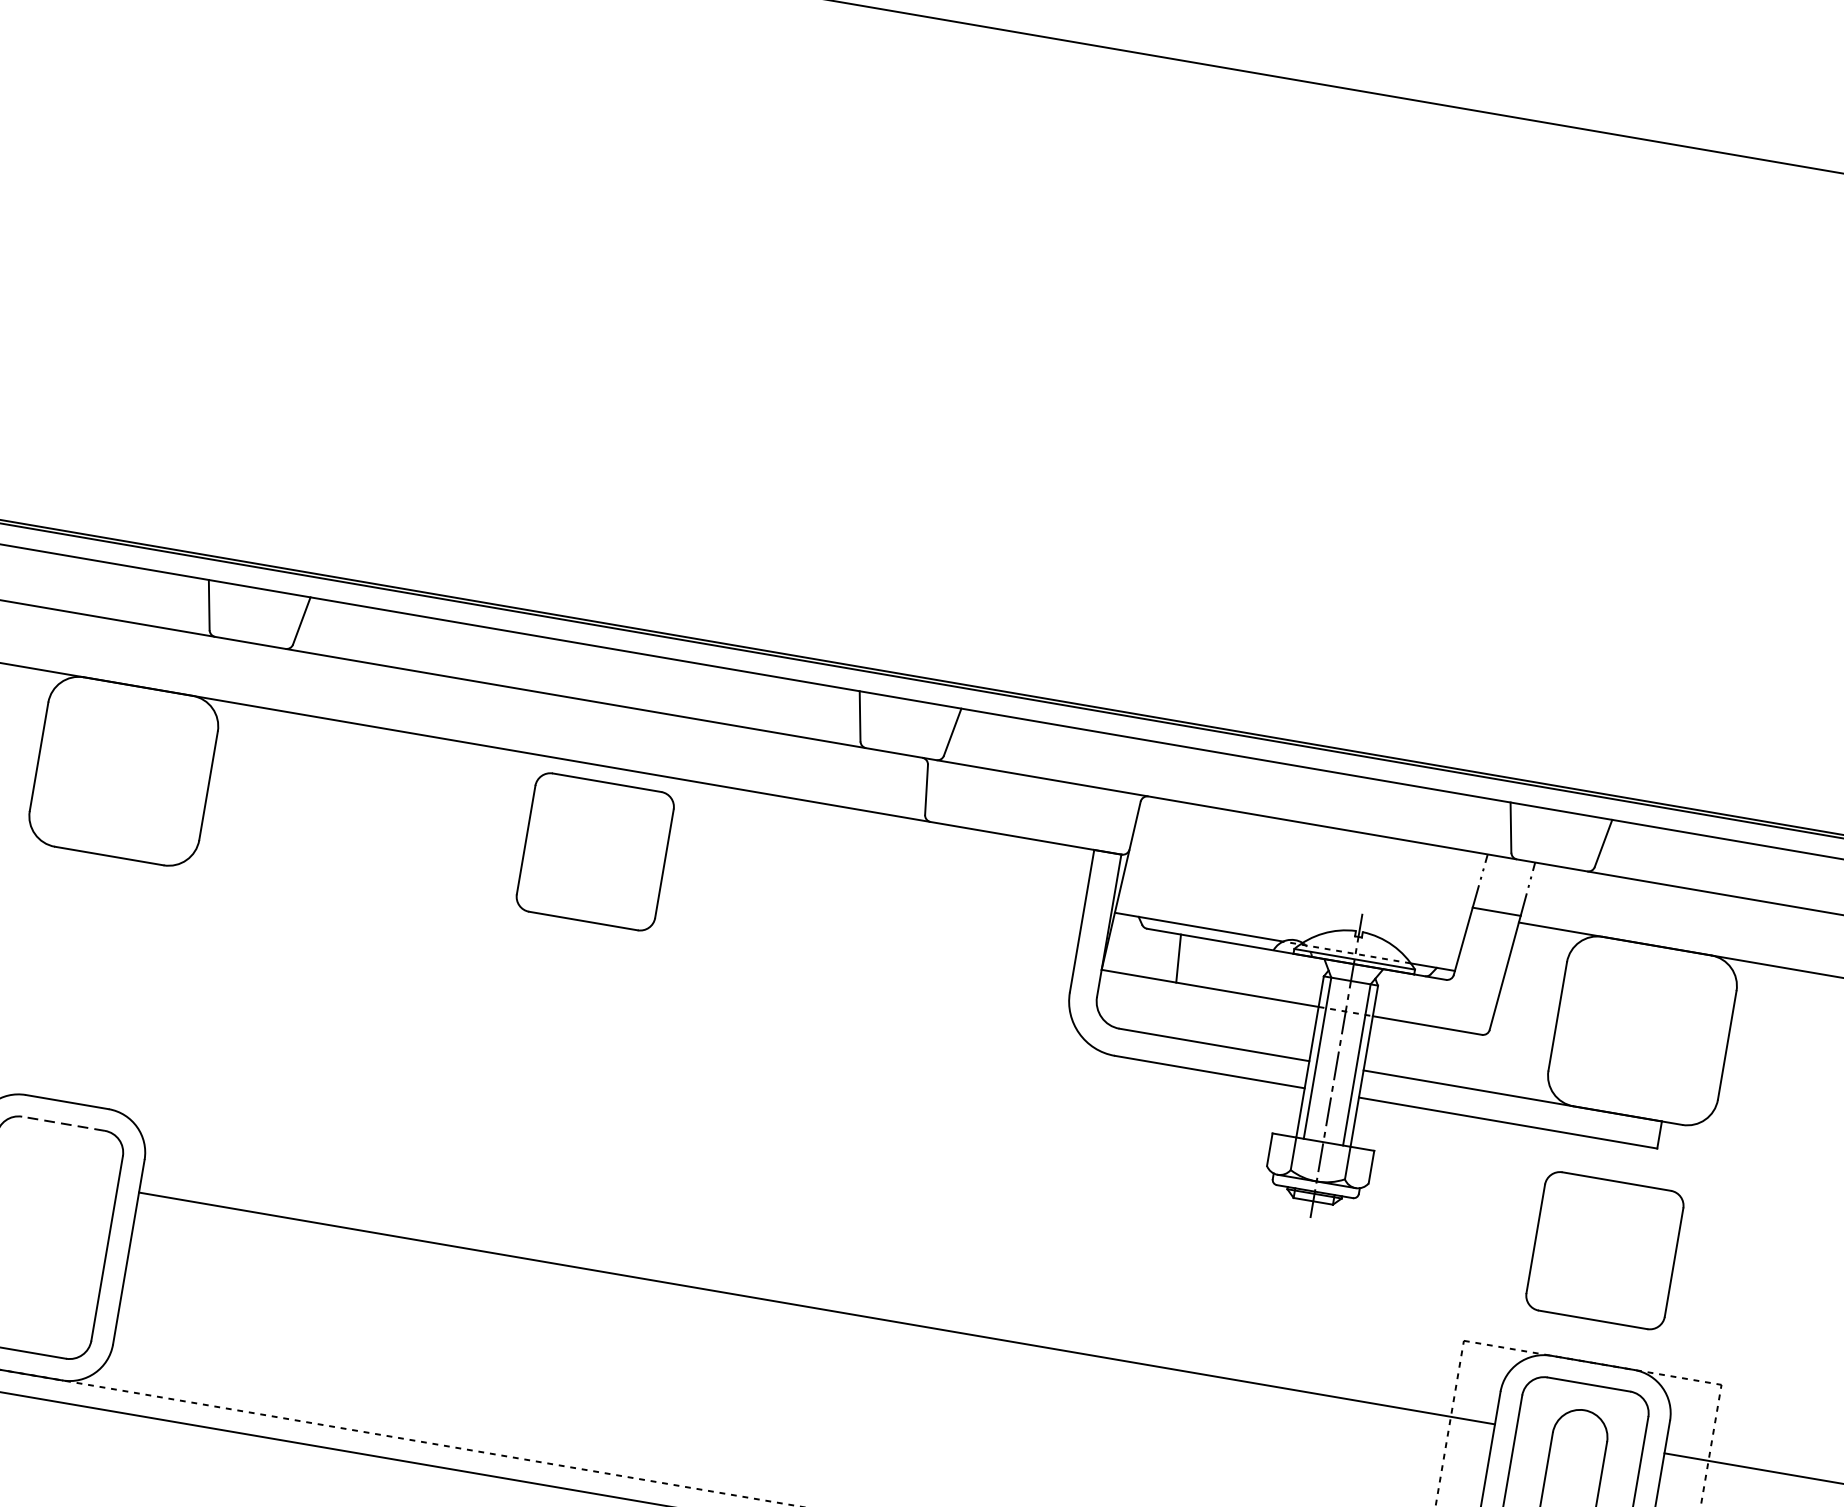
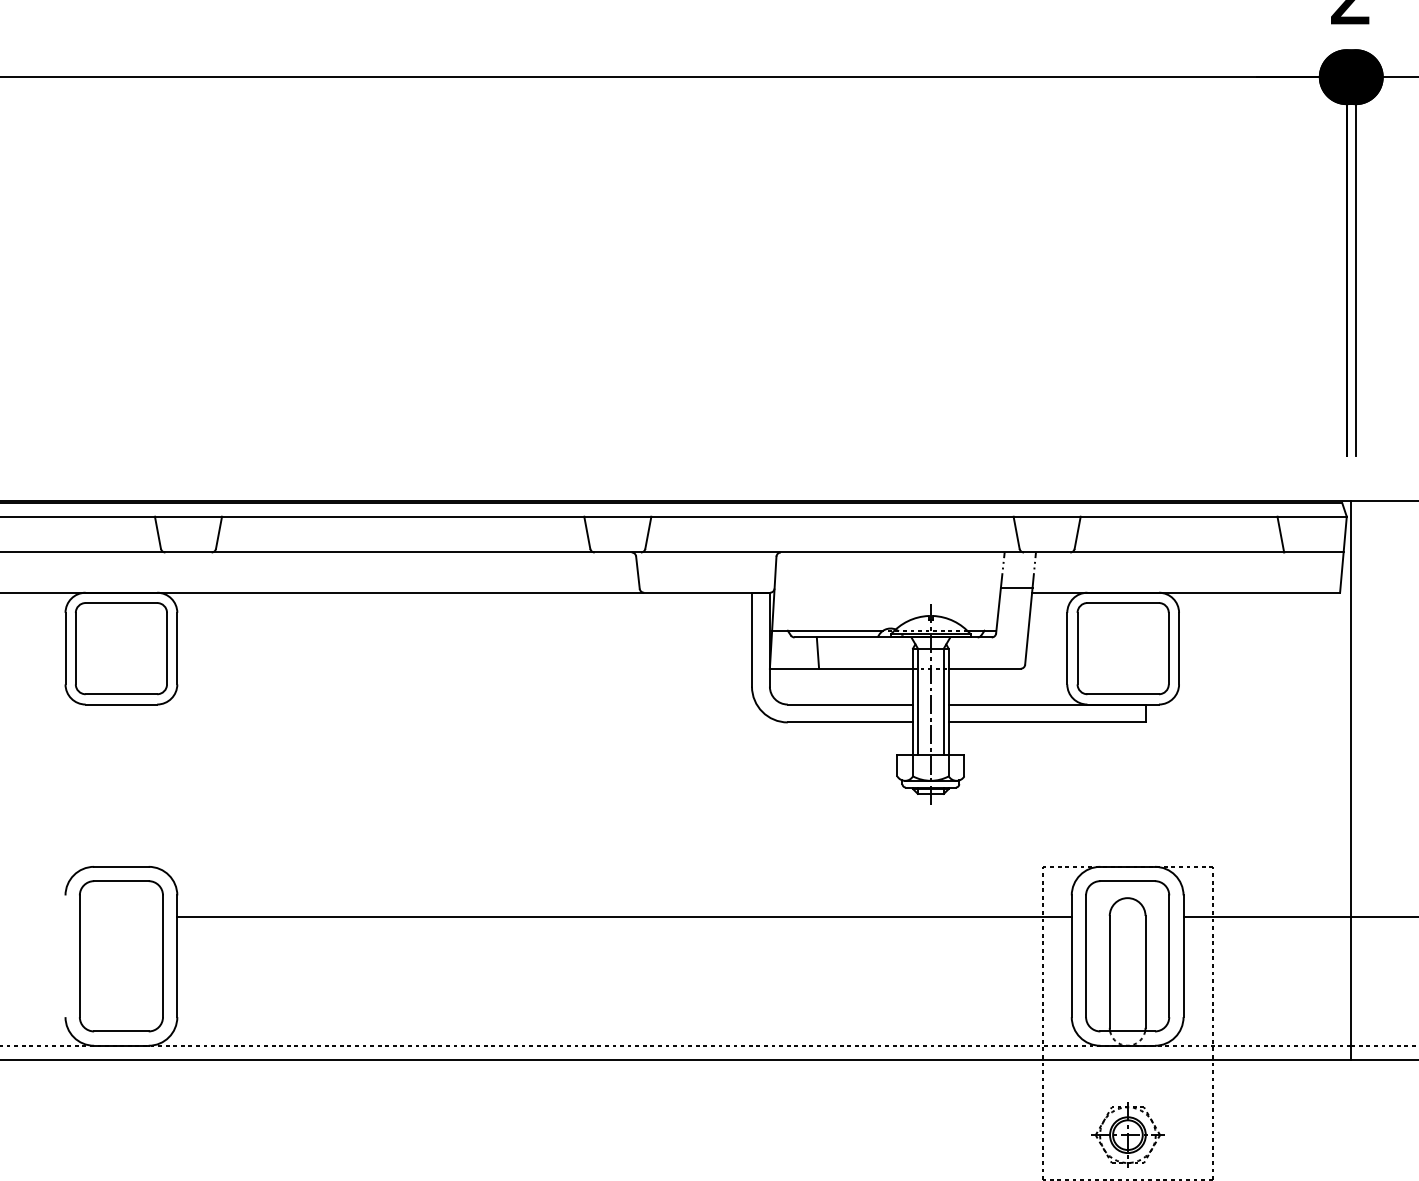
part: (595, 851) -> (121, 648), moved
line: (62, 1124) -> (120, 881), dashed -> solid
part: (1603, 1250) -> (1122, 648), moved

